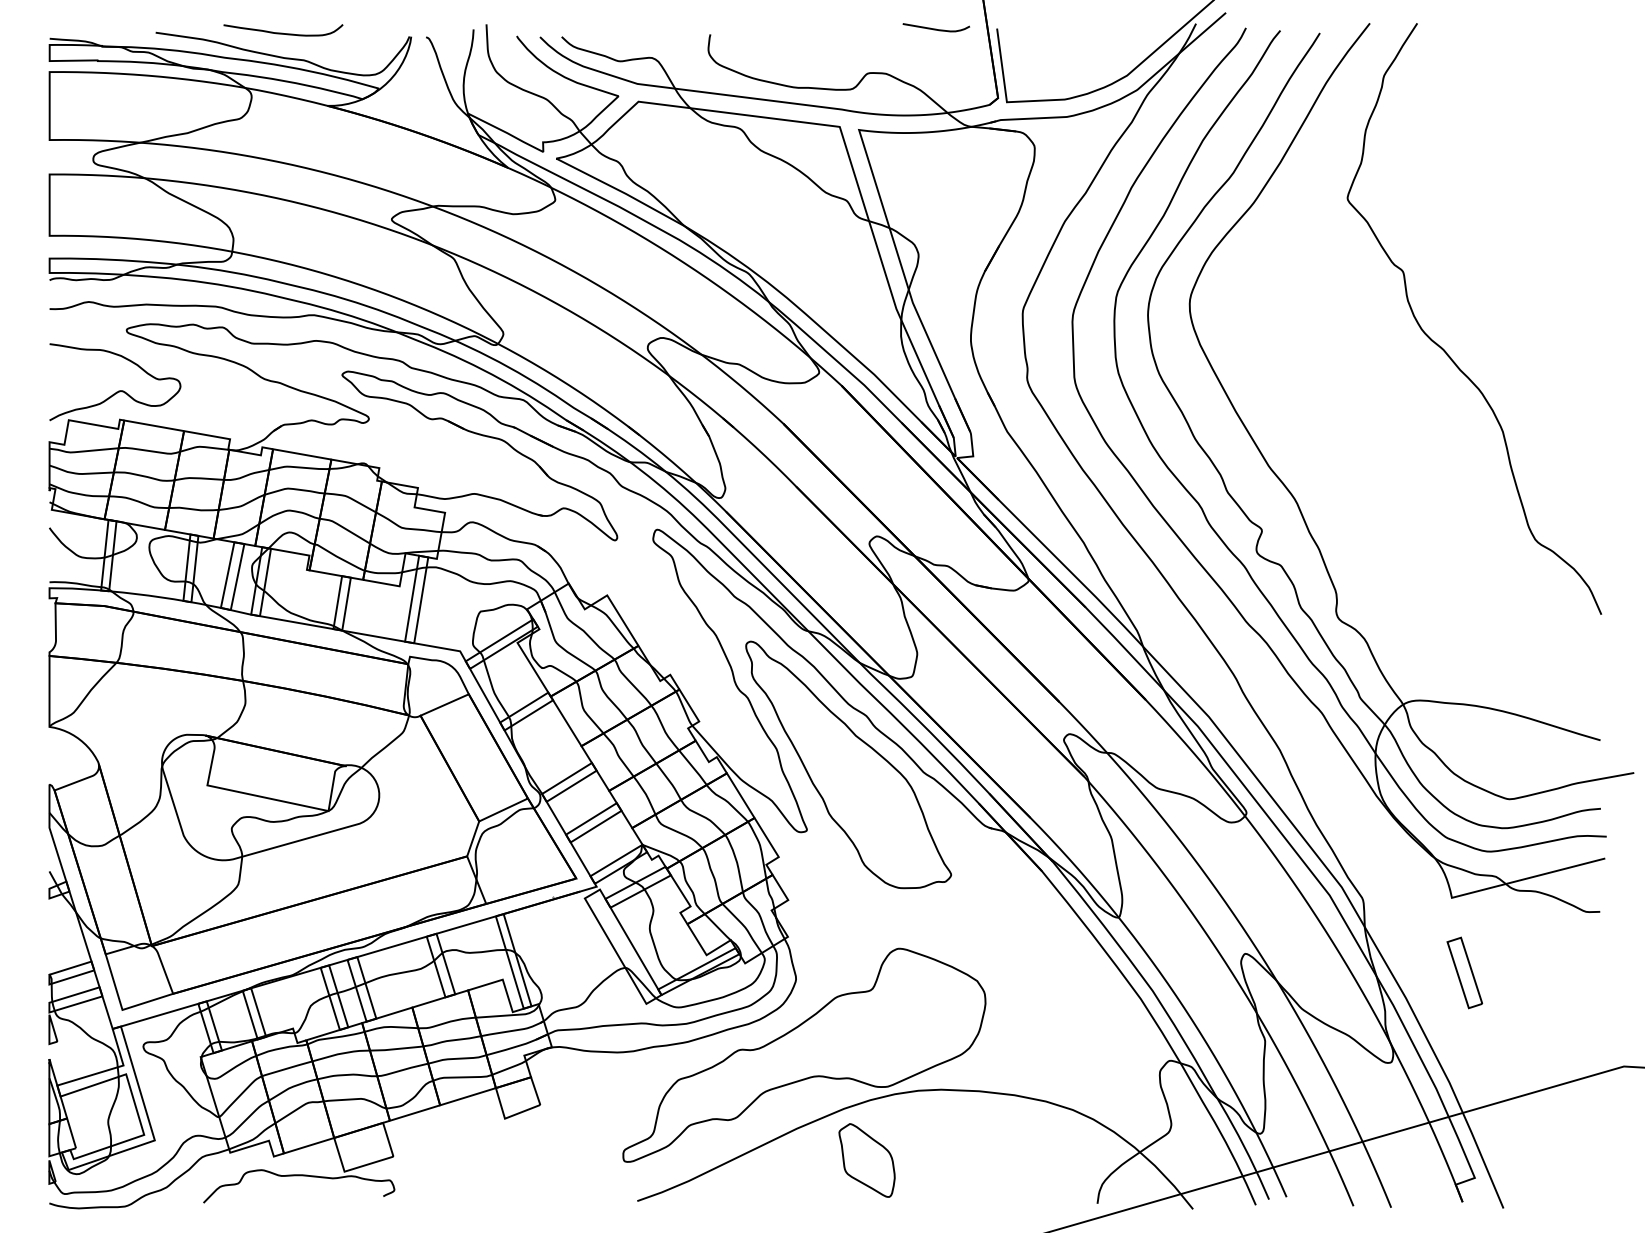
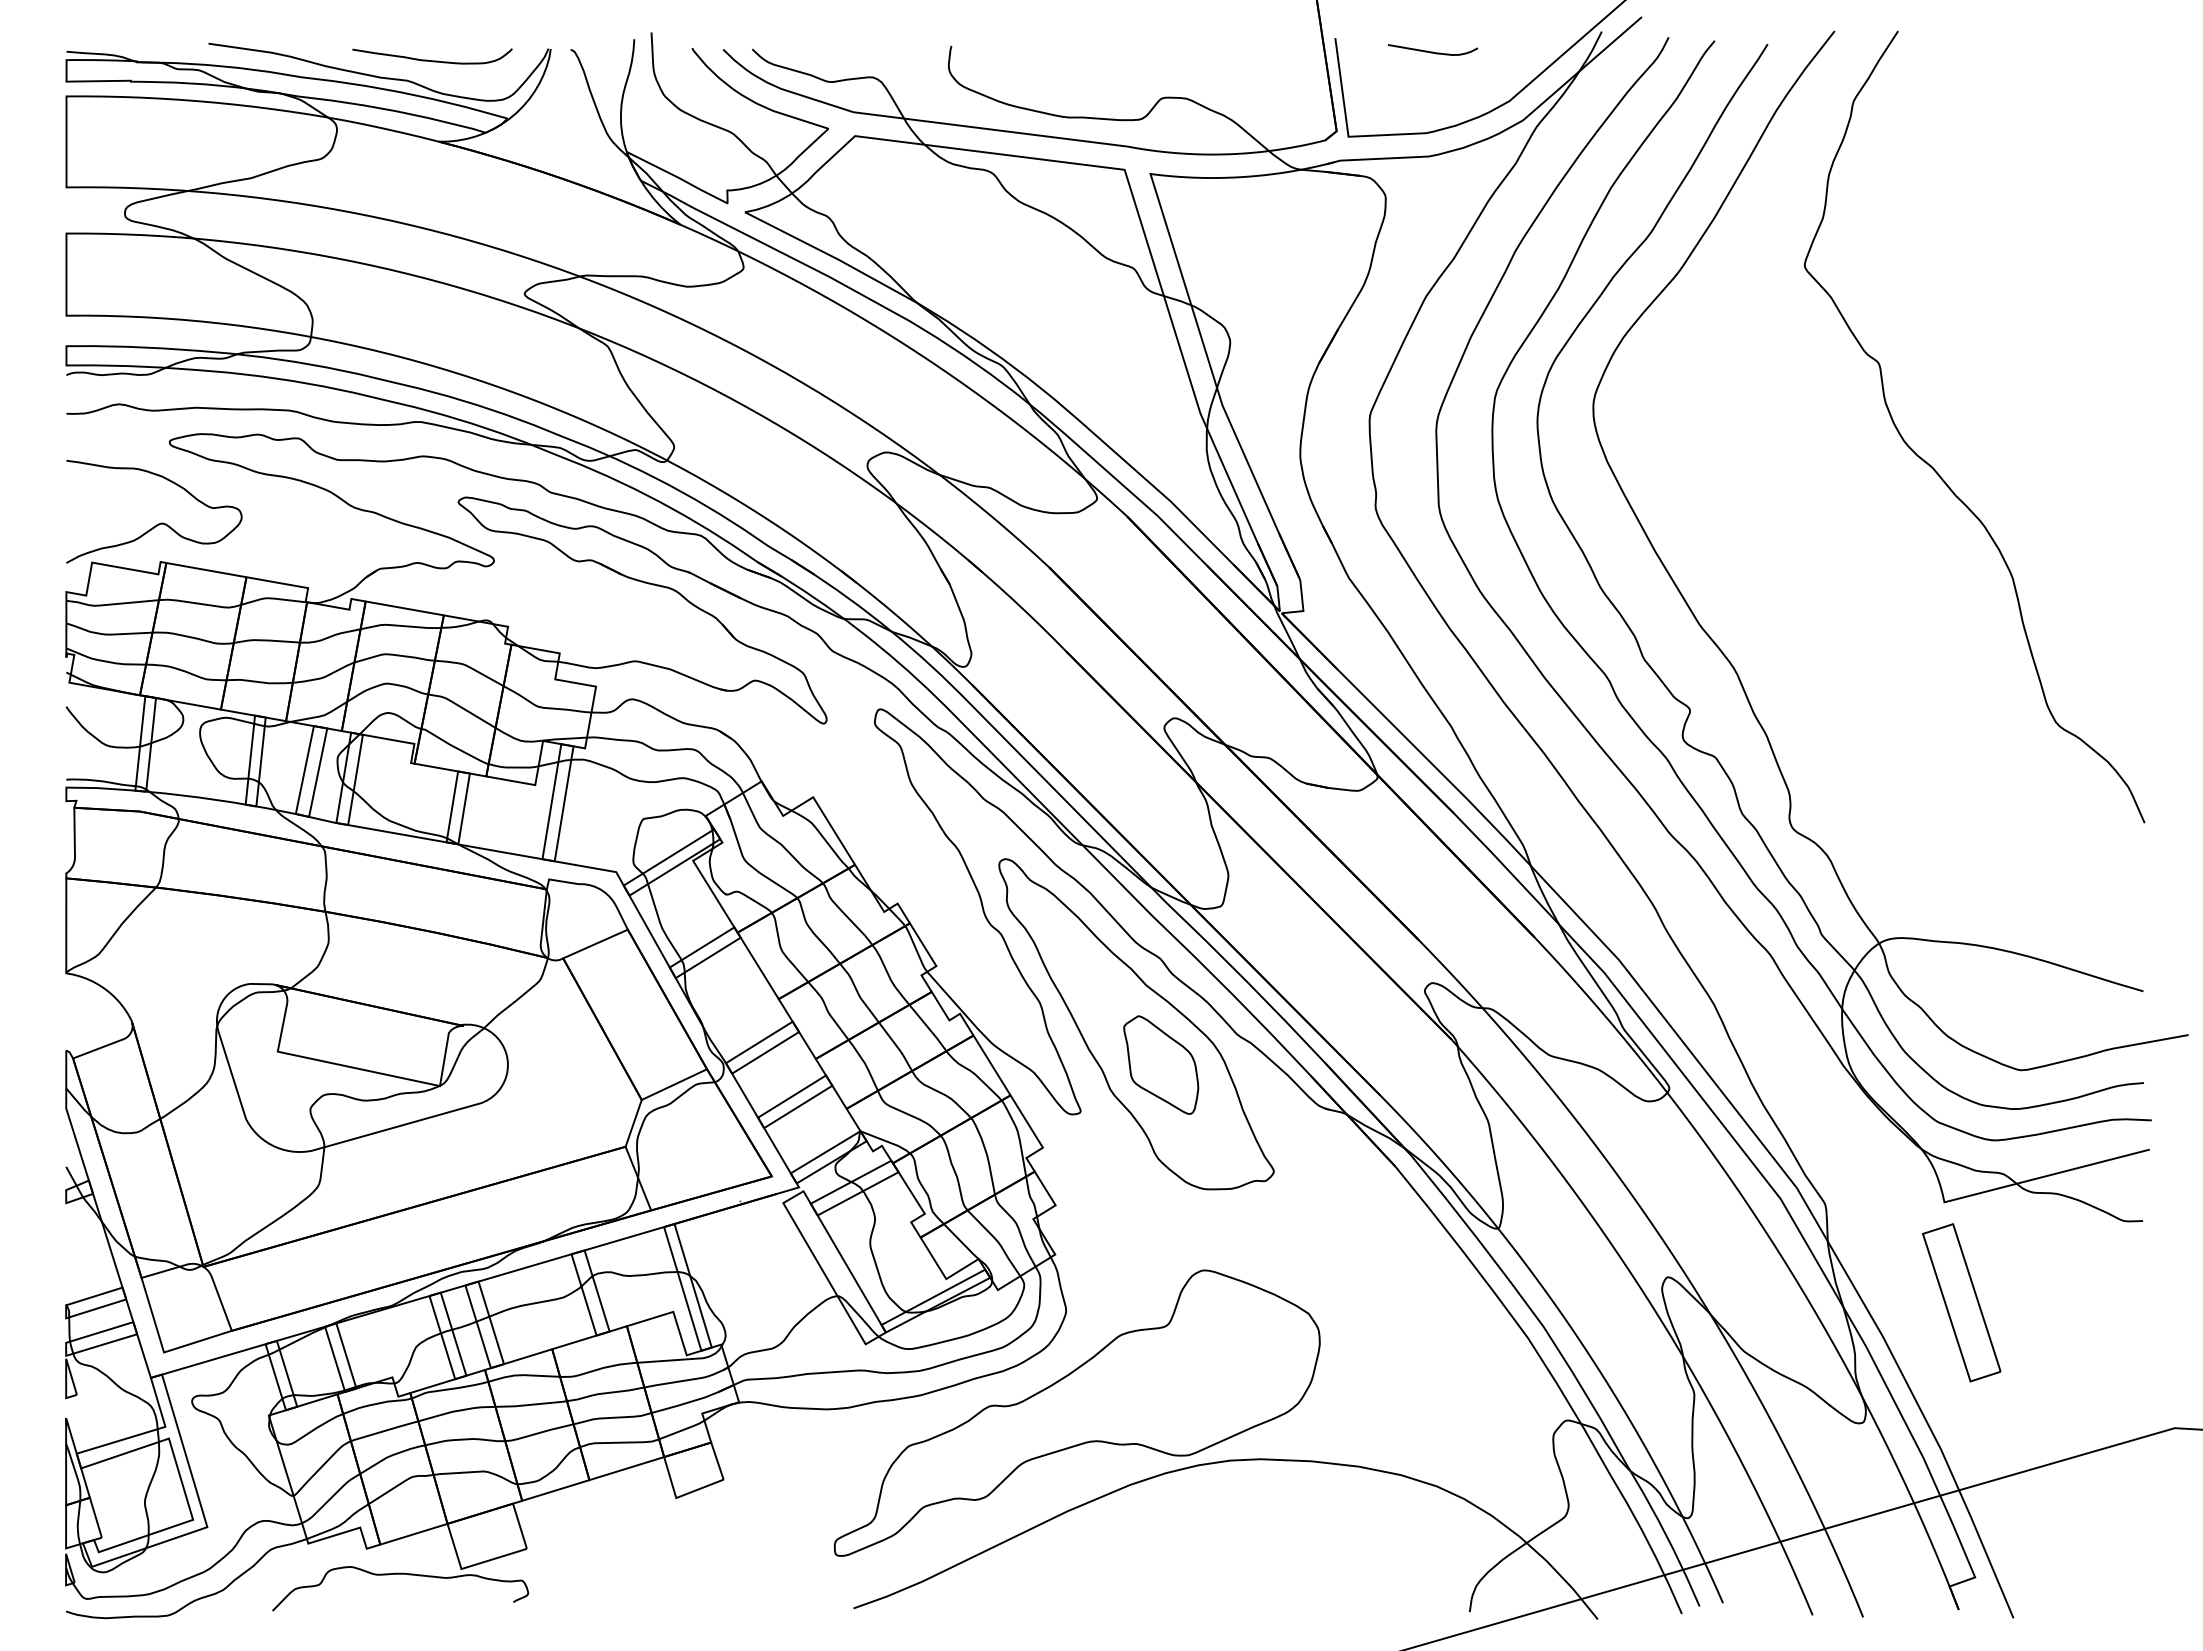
curve: (936, 28) -> (1433, 51), moved
curve: (283, 33) -> (432, 60), moved
part: (1464, 972) -> (1961, 1302), size x1.67
part: (867, 1160) -> (1161, 1064), moved

